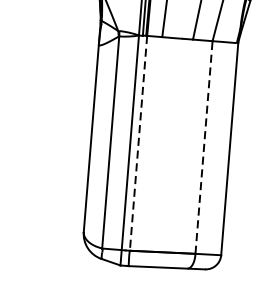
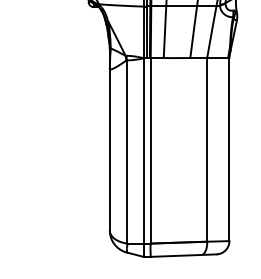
line: (138, 142) -> (150, 150), dashed -> solid
line: (204, 147) -> (207, 149), dashed -> solid

